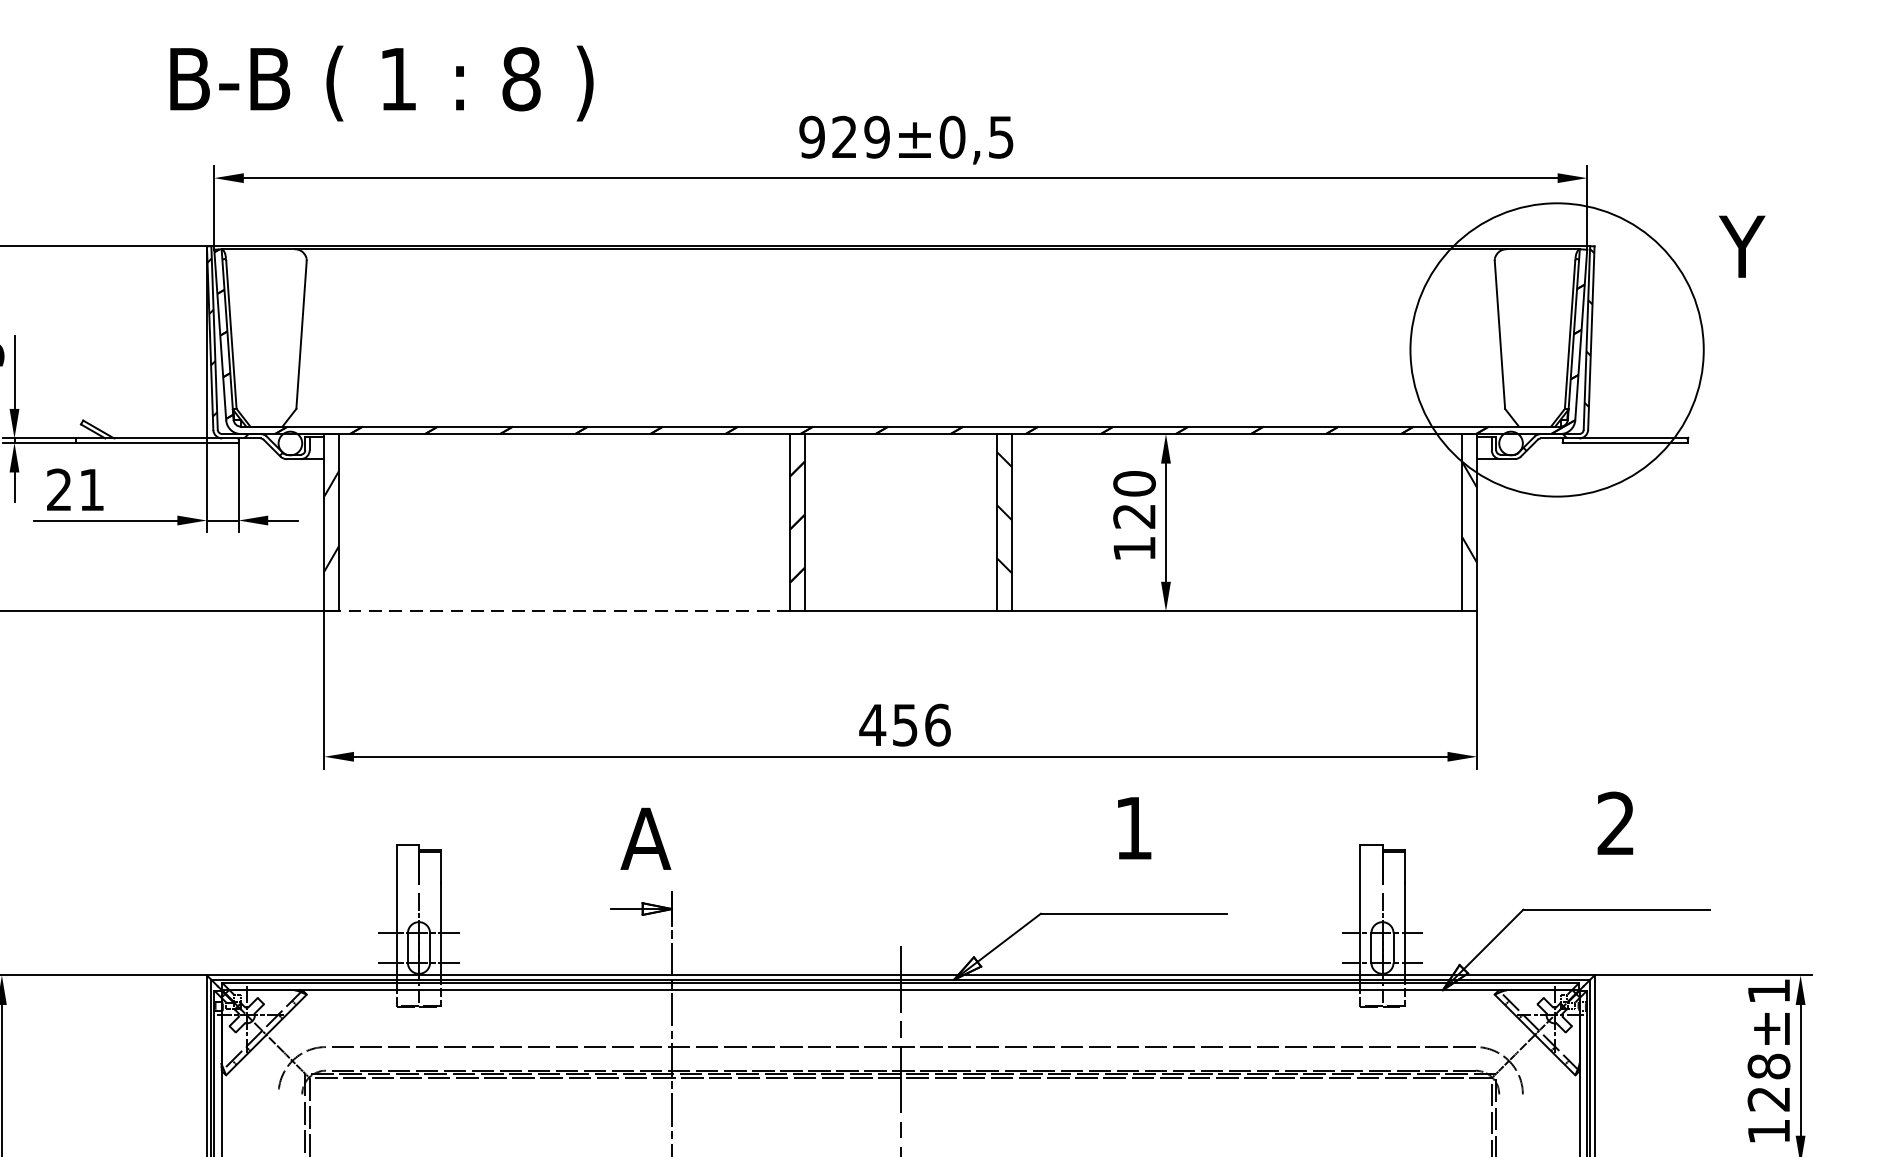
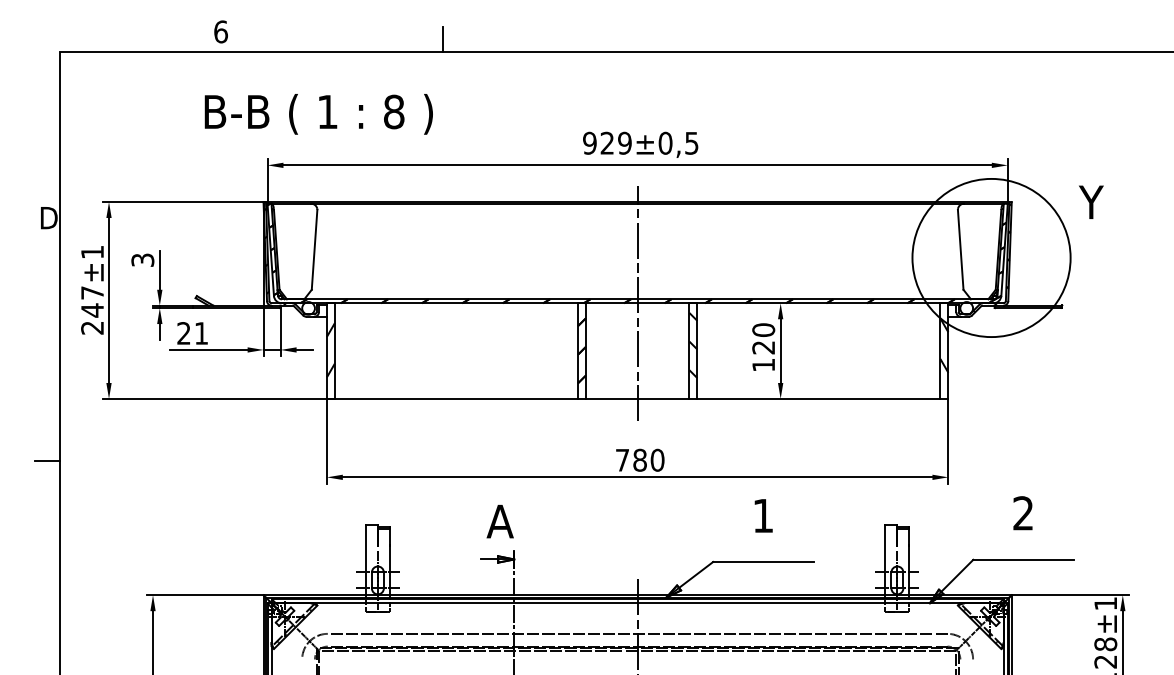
text: (381, 83) -> (318, 114), moved
line: (900, 434) -> (637, 303), added
line: (564, 610) -> (456, 398), dashed -> solid
text: (904, 723) -> (639, 459), 456 -> 780

